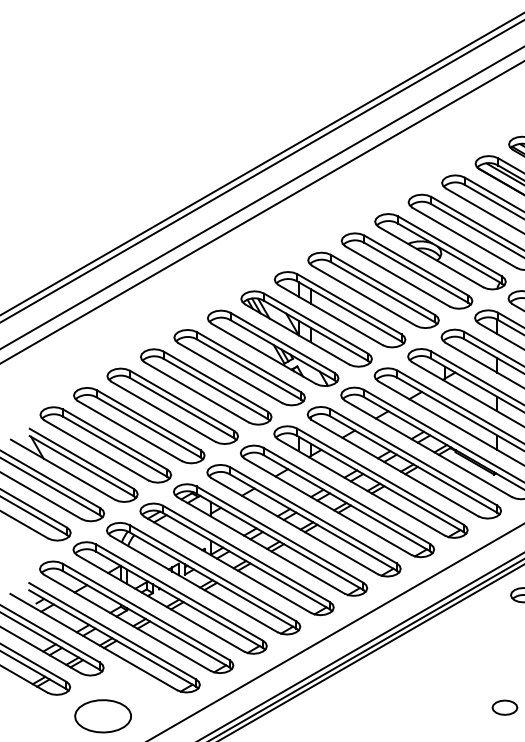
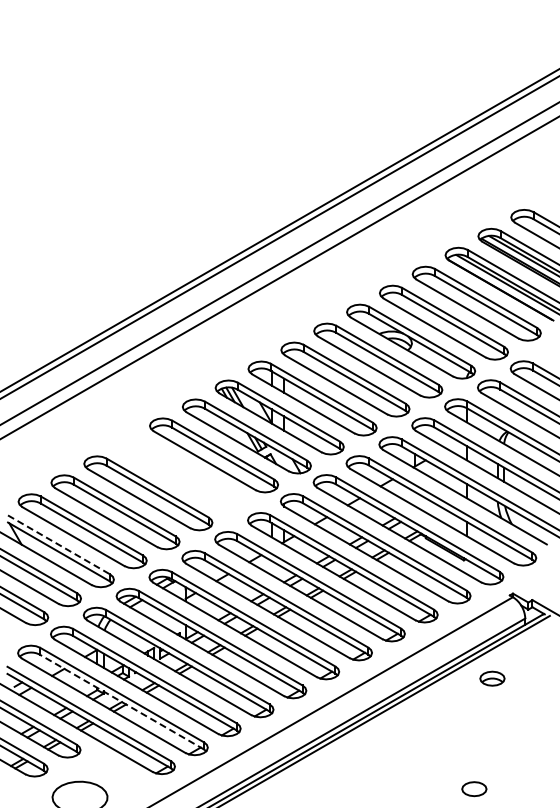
part: (206, 387) -> (181, 474), removed
line: (82, 458) -> (59, 544), solid -> dashed
line: (146, 619) -> (122, 702), solid -> dashed

